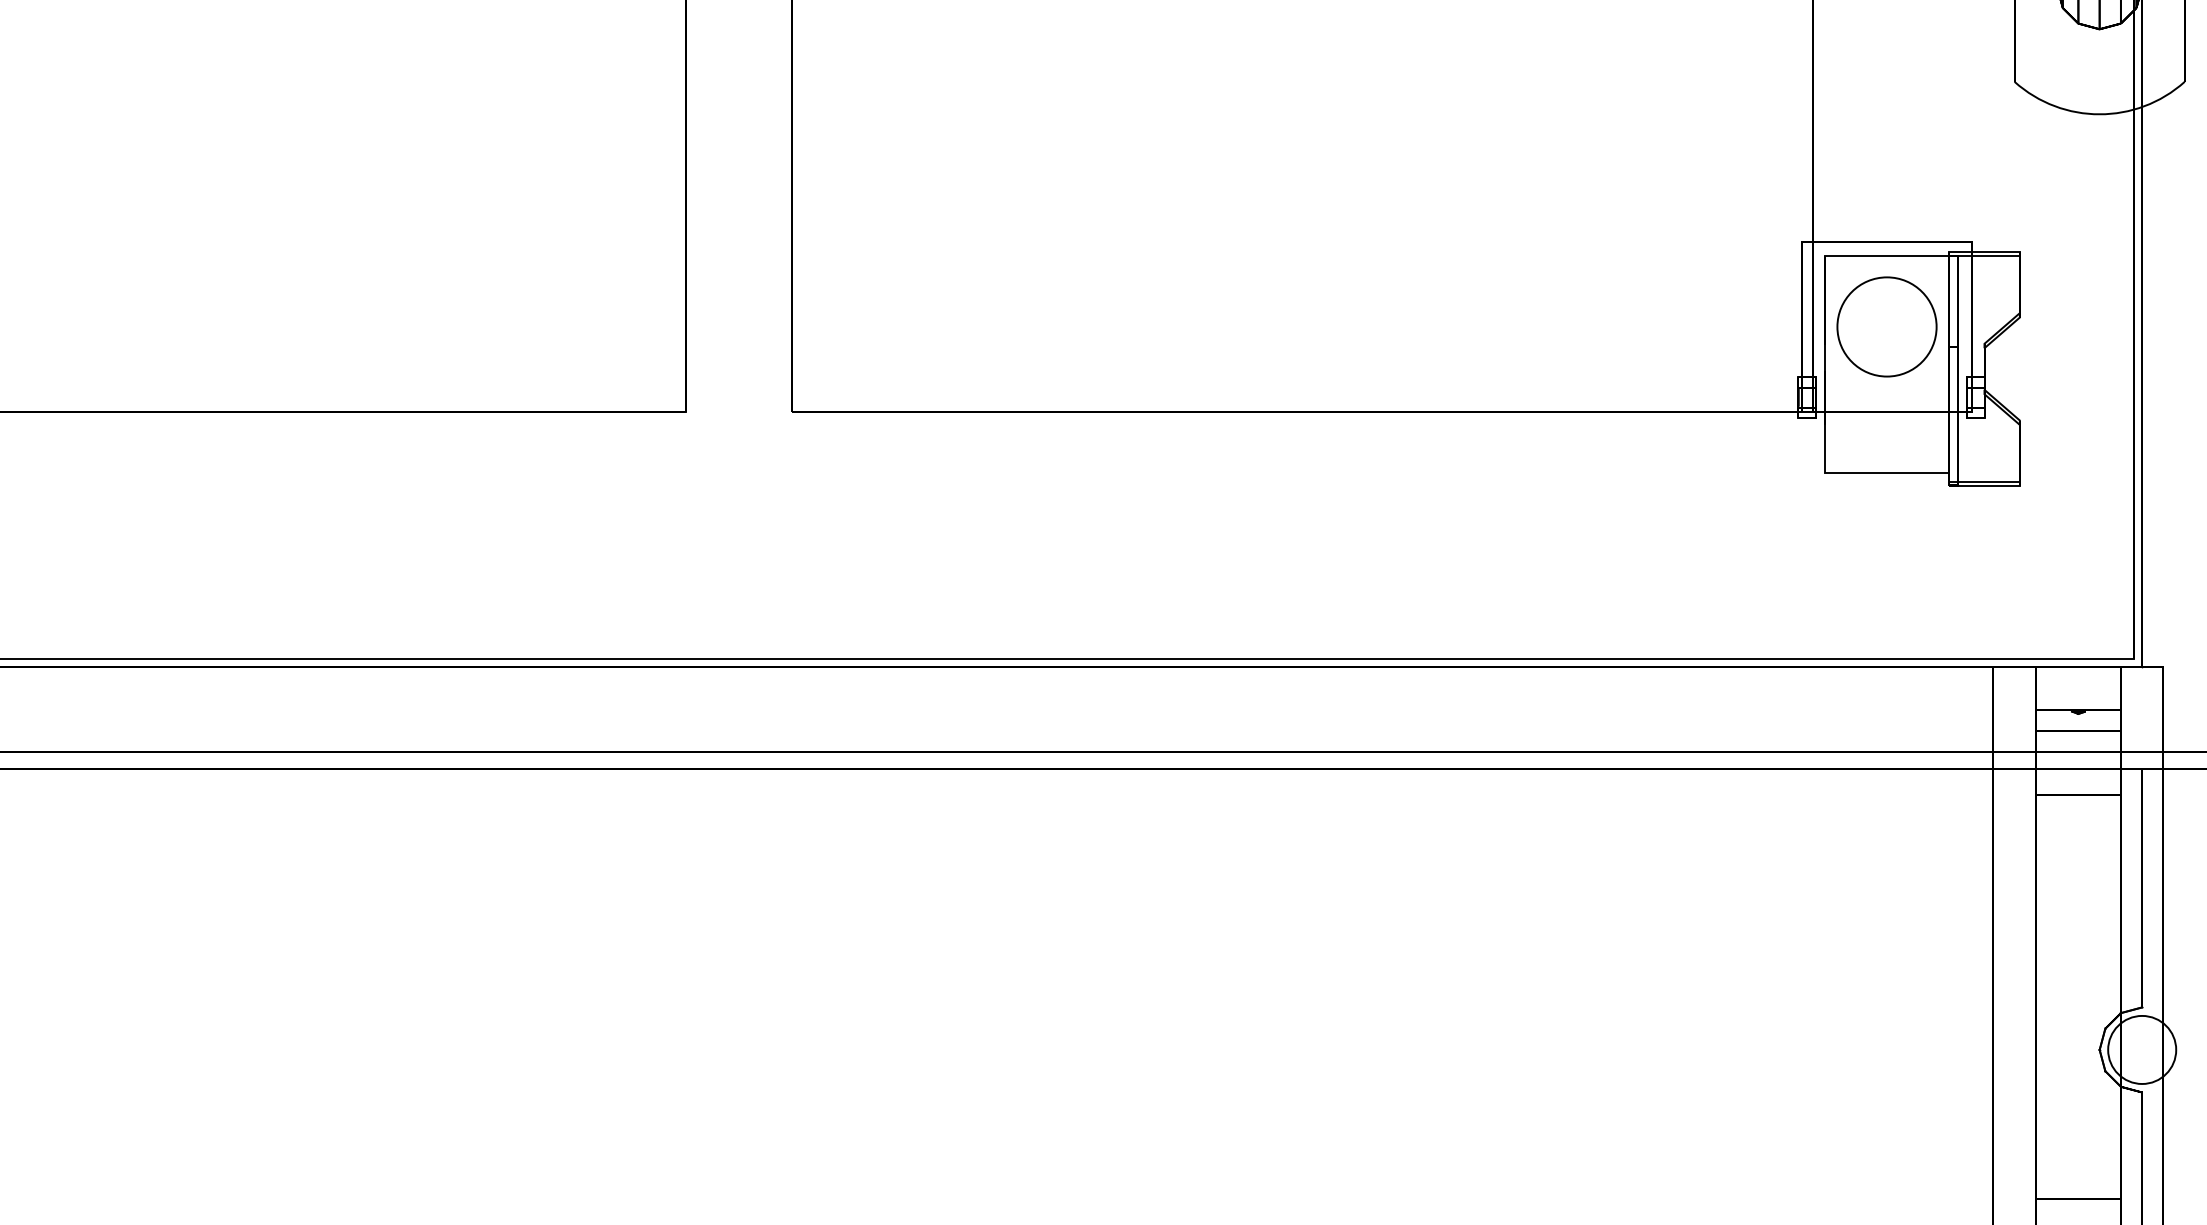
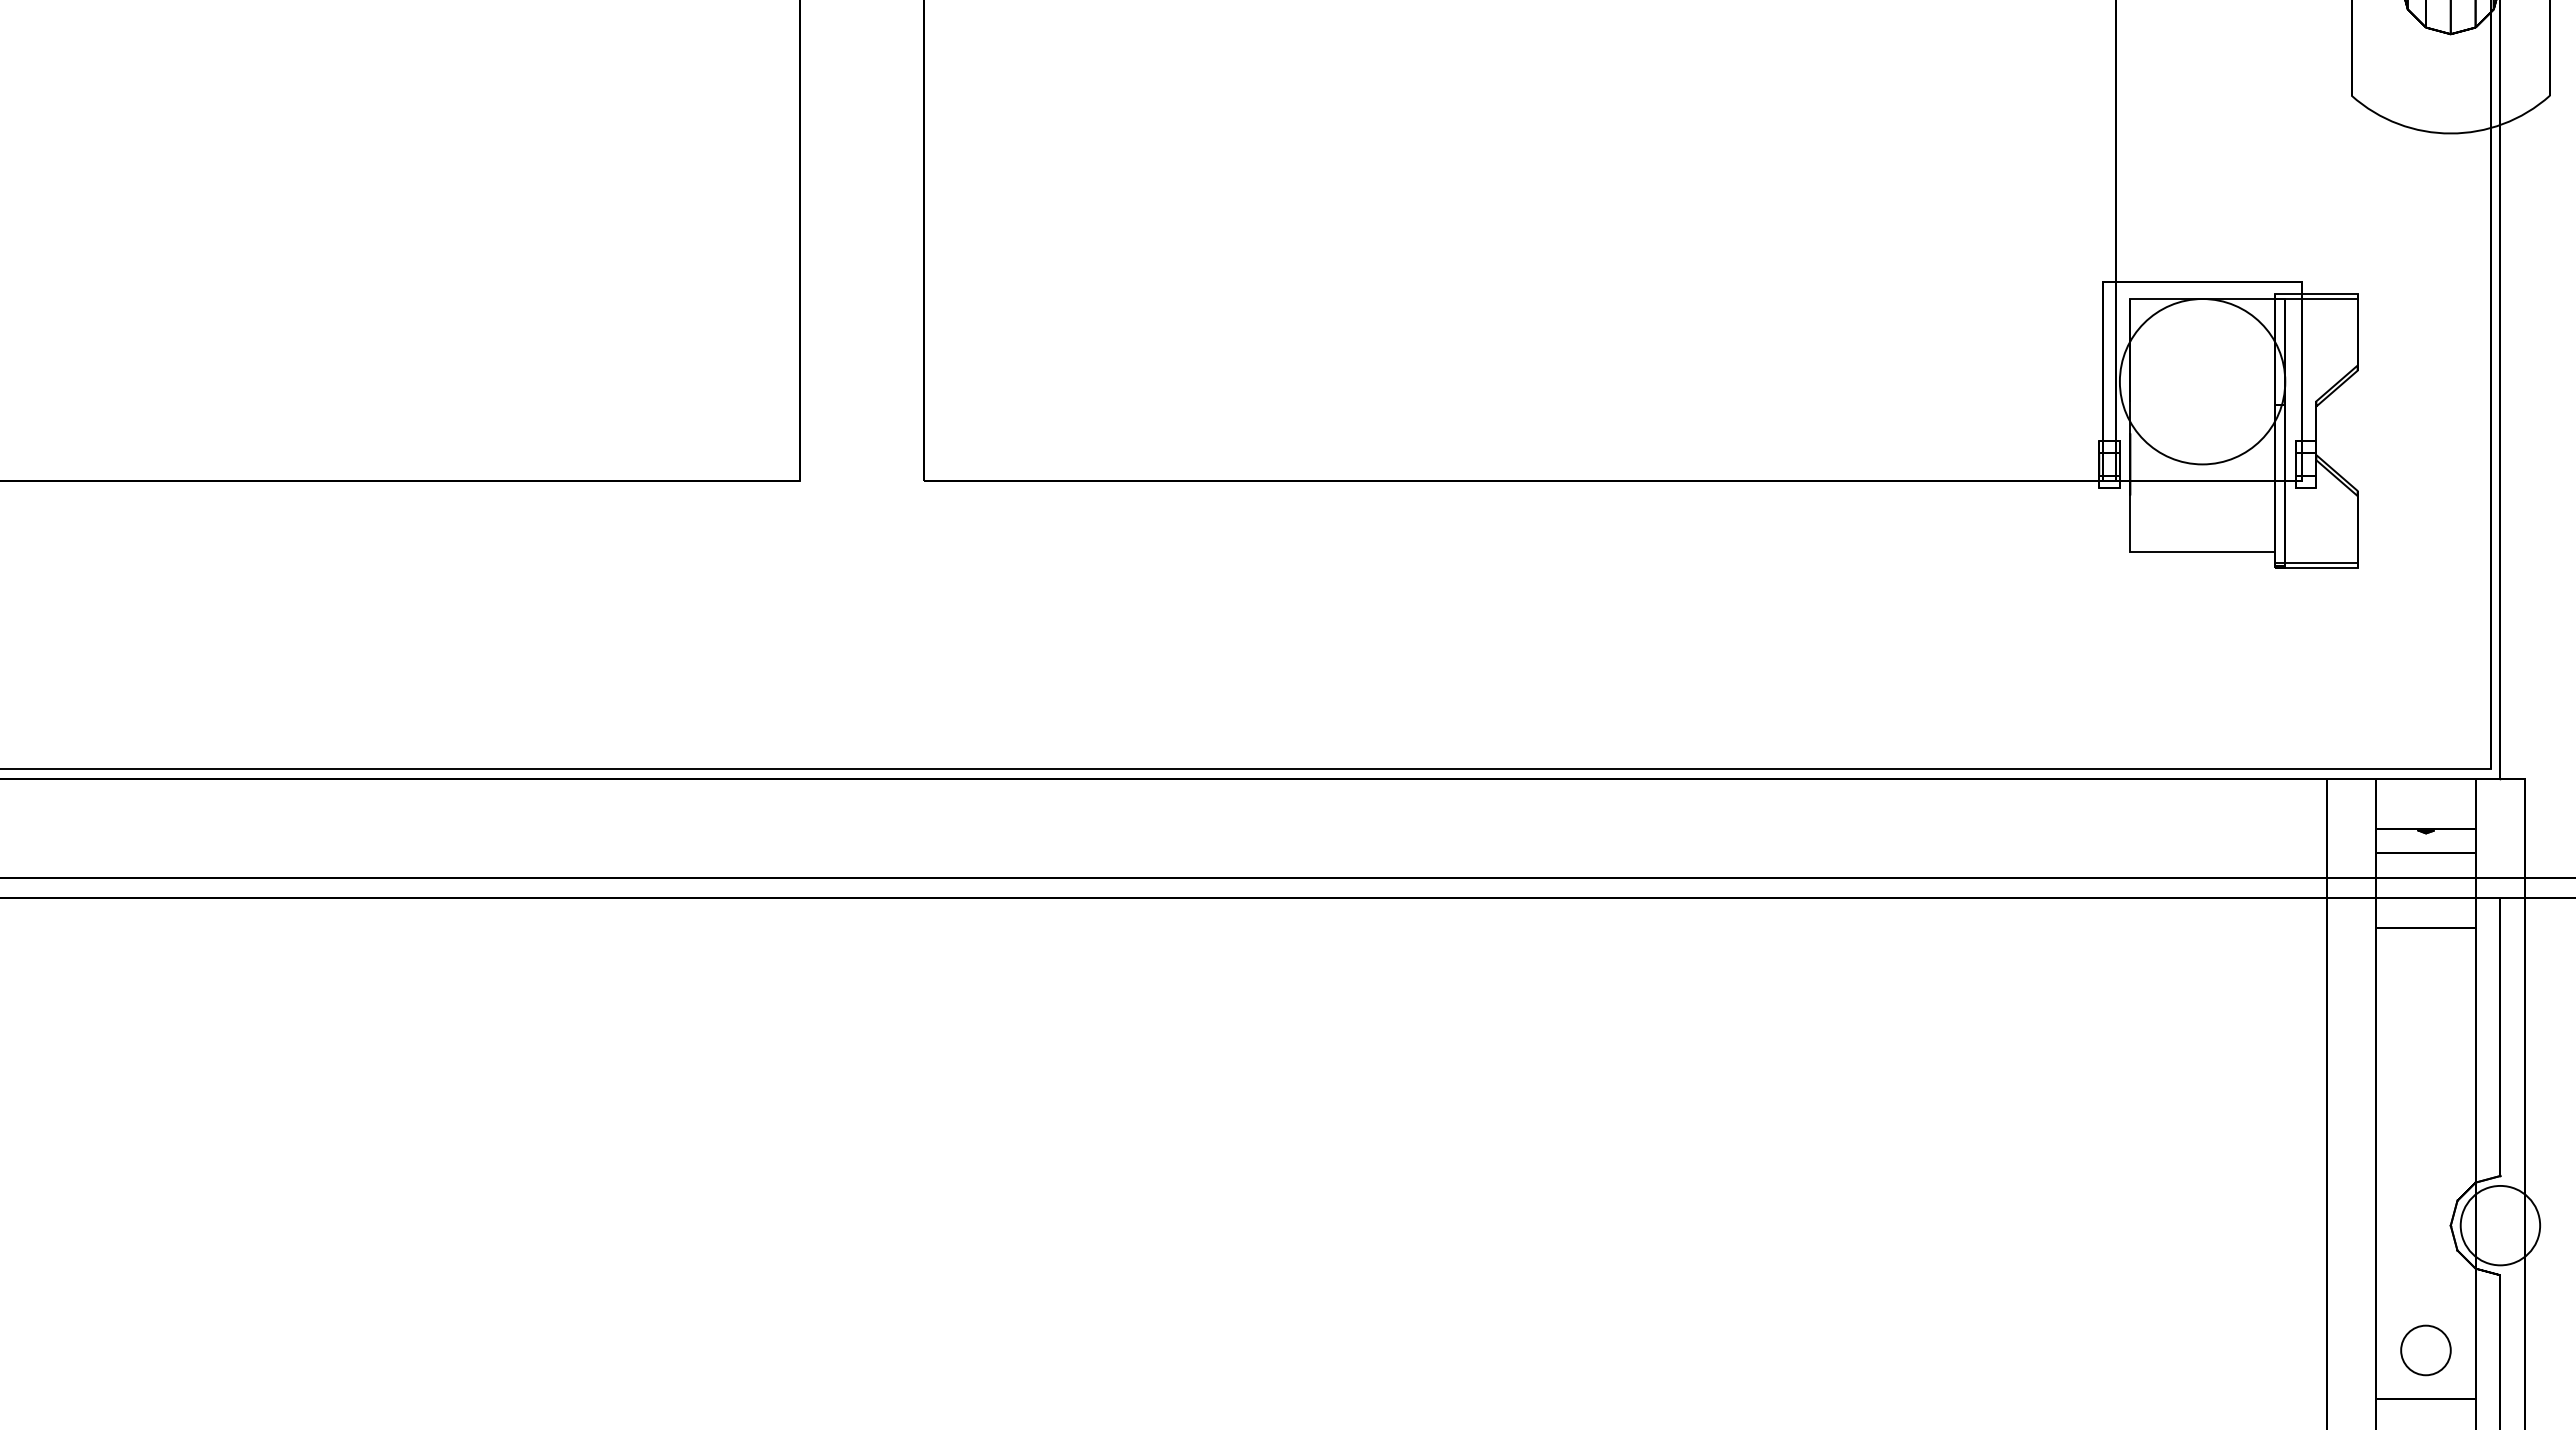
circle: (1886, 326) -> (2202, 381), size x1.43
circle: (2077, 1156) -> (2425, 1350), added

